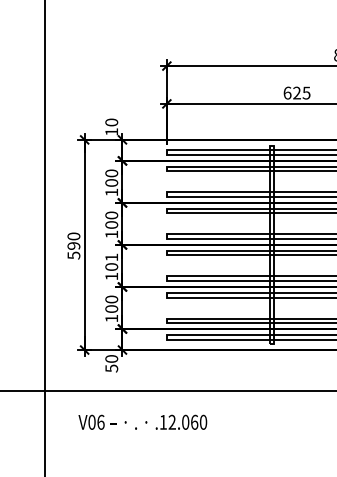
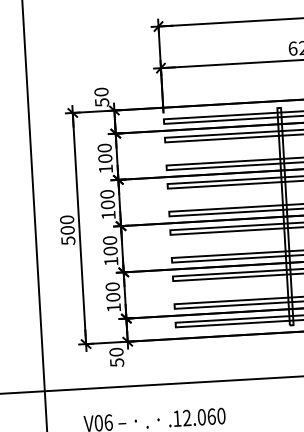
text: (111, 132) -> (101, 103), 10 -> 50
text: (73, 245) -> (67, 229), 590 -> 500
text: (111, 257) -> (109, 240), 101 -> 100

